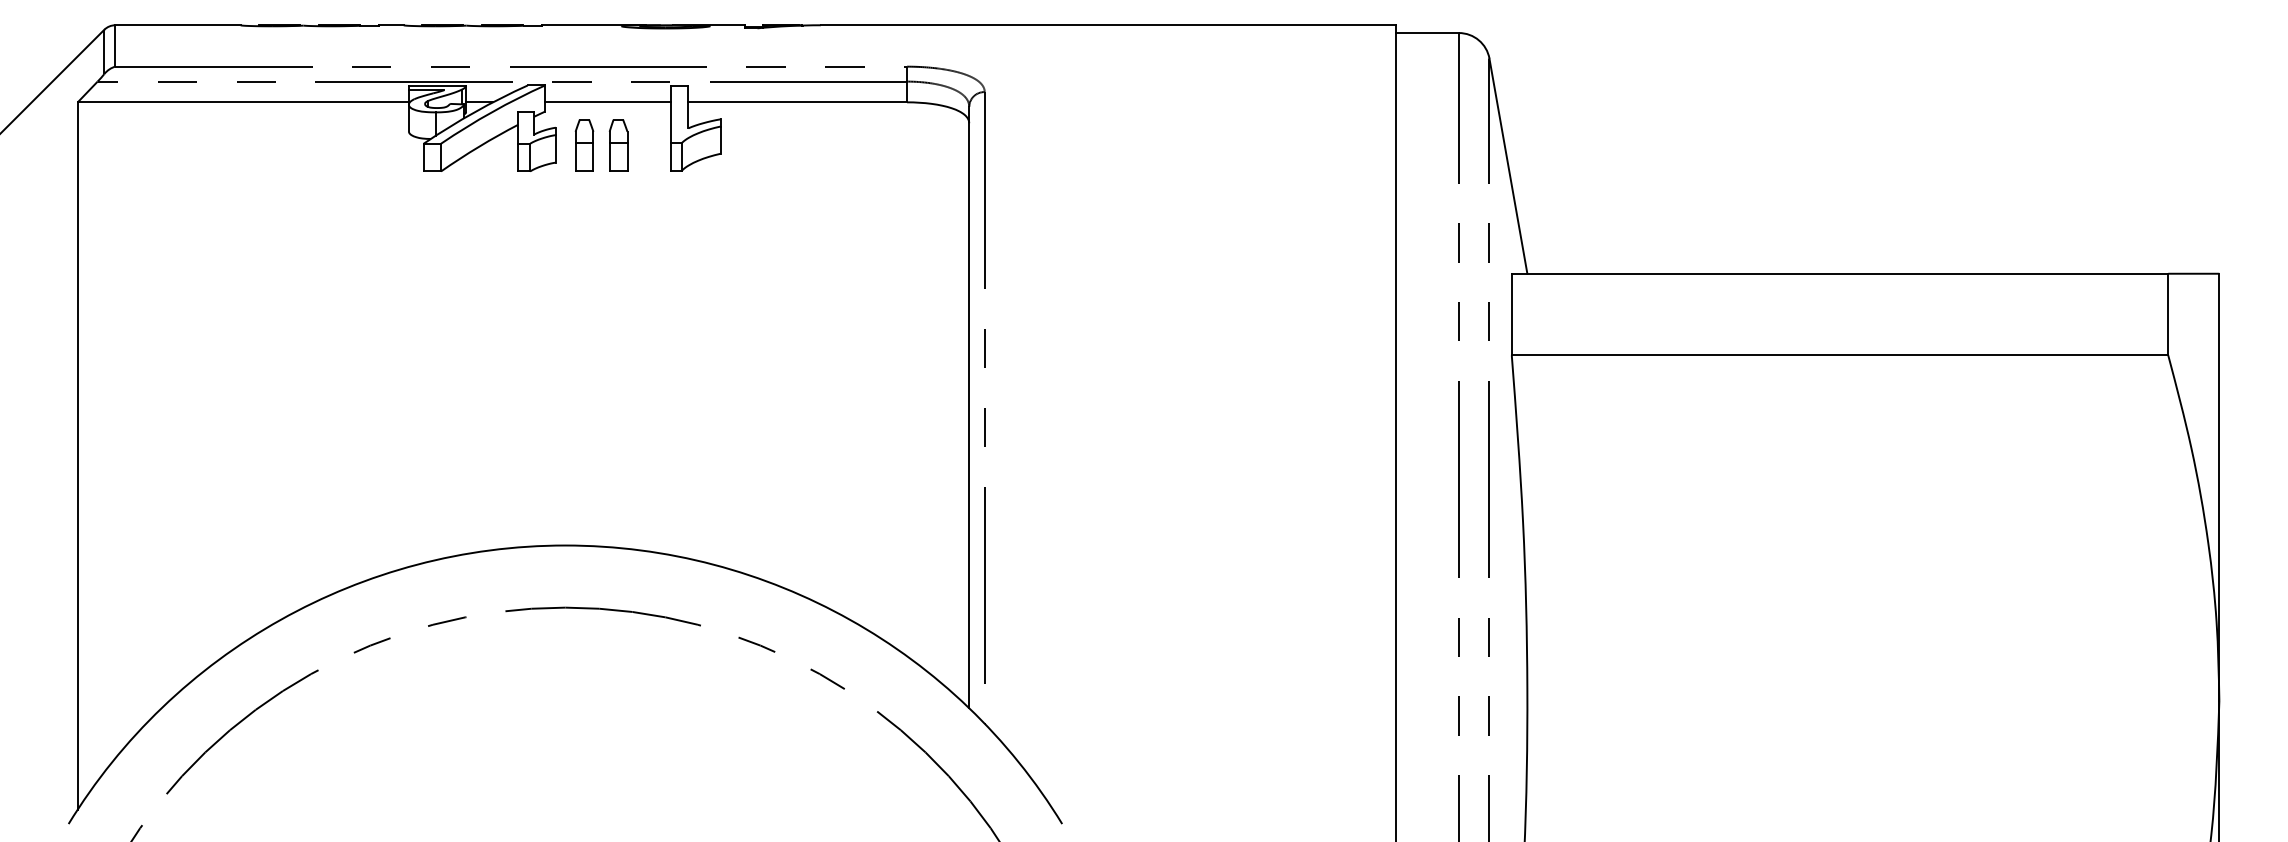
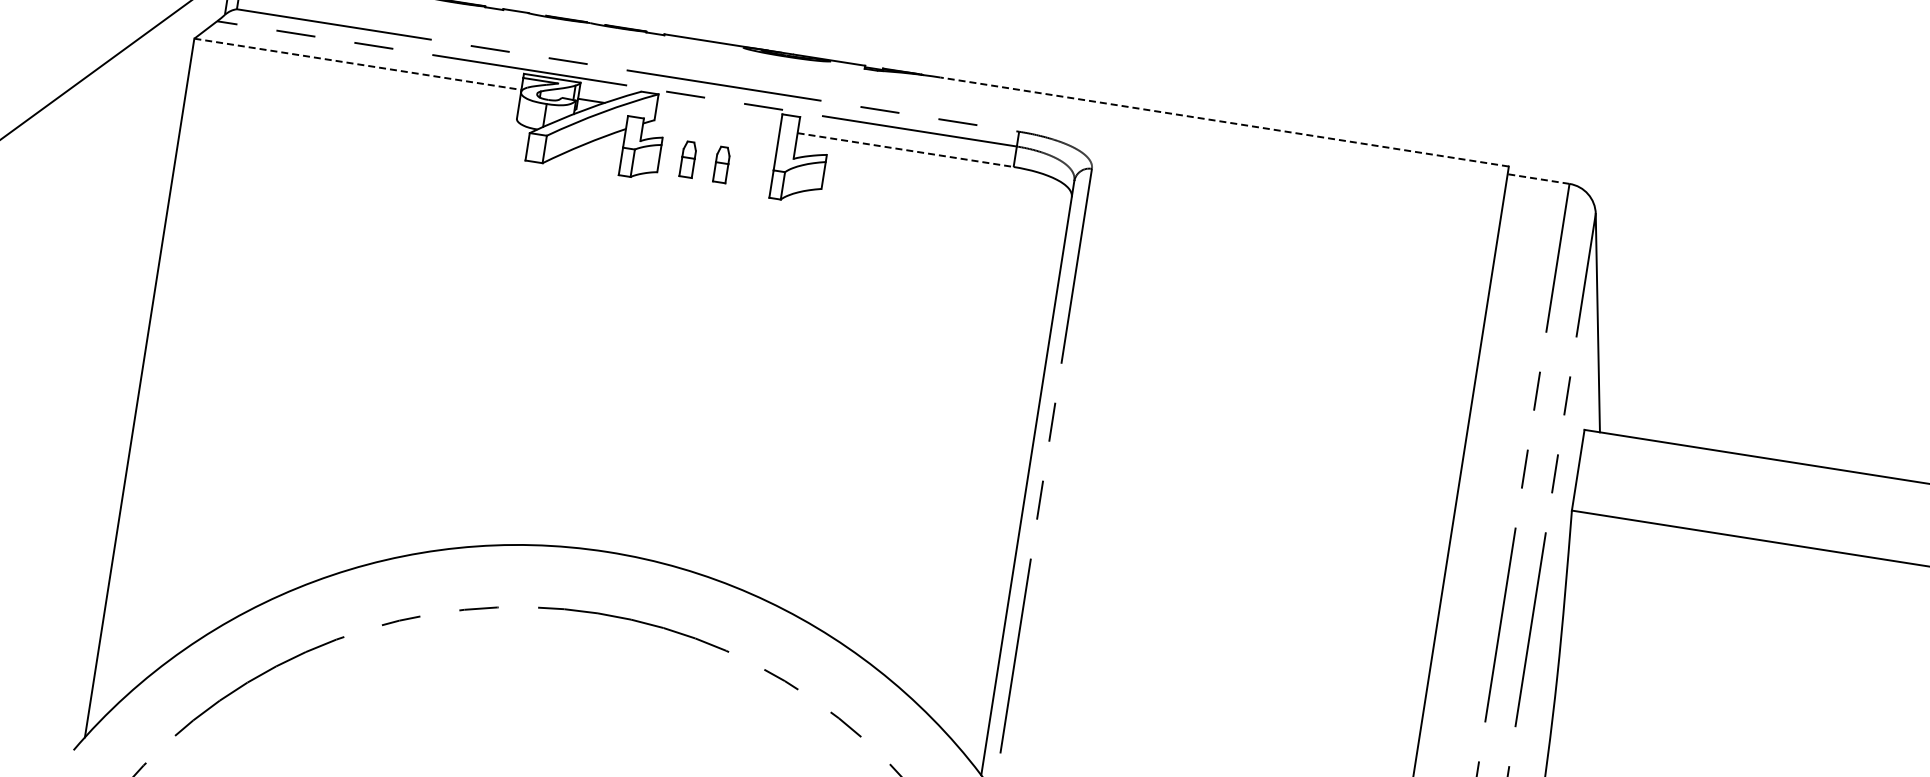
line: (1108, 25) -> (1224, 122), solid -> dashed
line: (1427, 33) -> (1538, 179), solid -> dashed
line: (243, 102) -> (358, 64), solid -> dashed
line: (607, 102) -> (717, 120), removed
line: (798, 102) -> (906, 150), solid -> dashed
part: (584, 145) -> (688, 159), size x0.7
part: (618, 145) -> (721, 164), size x0.7

